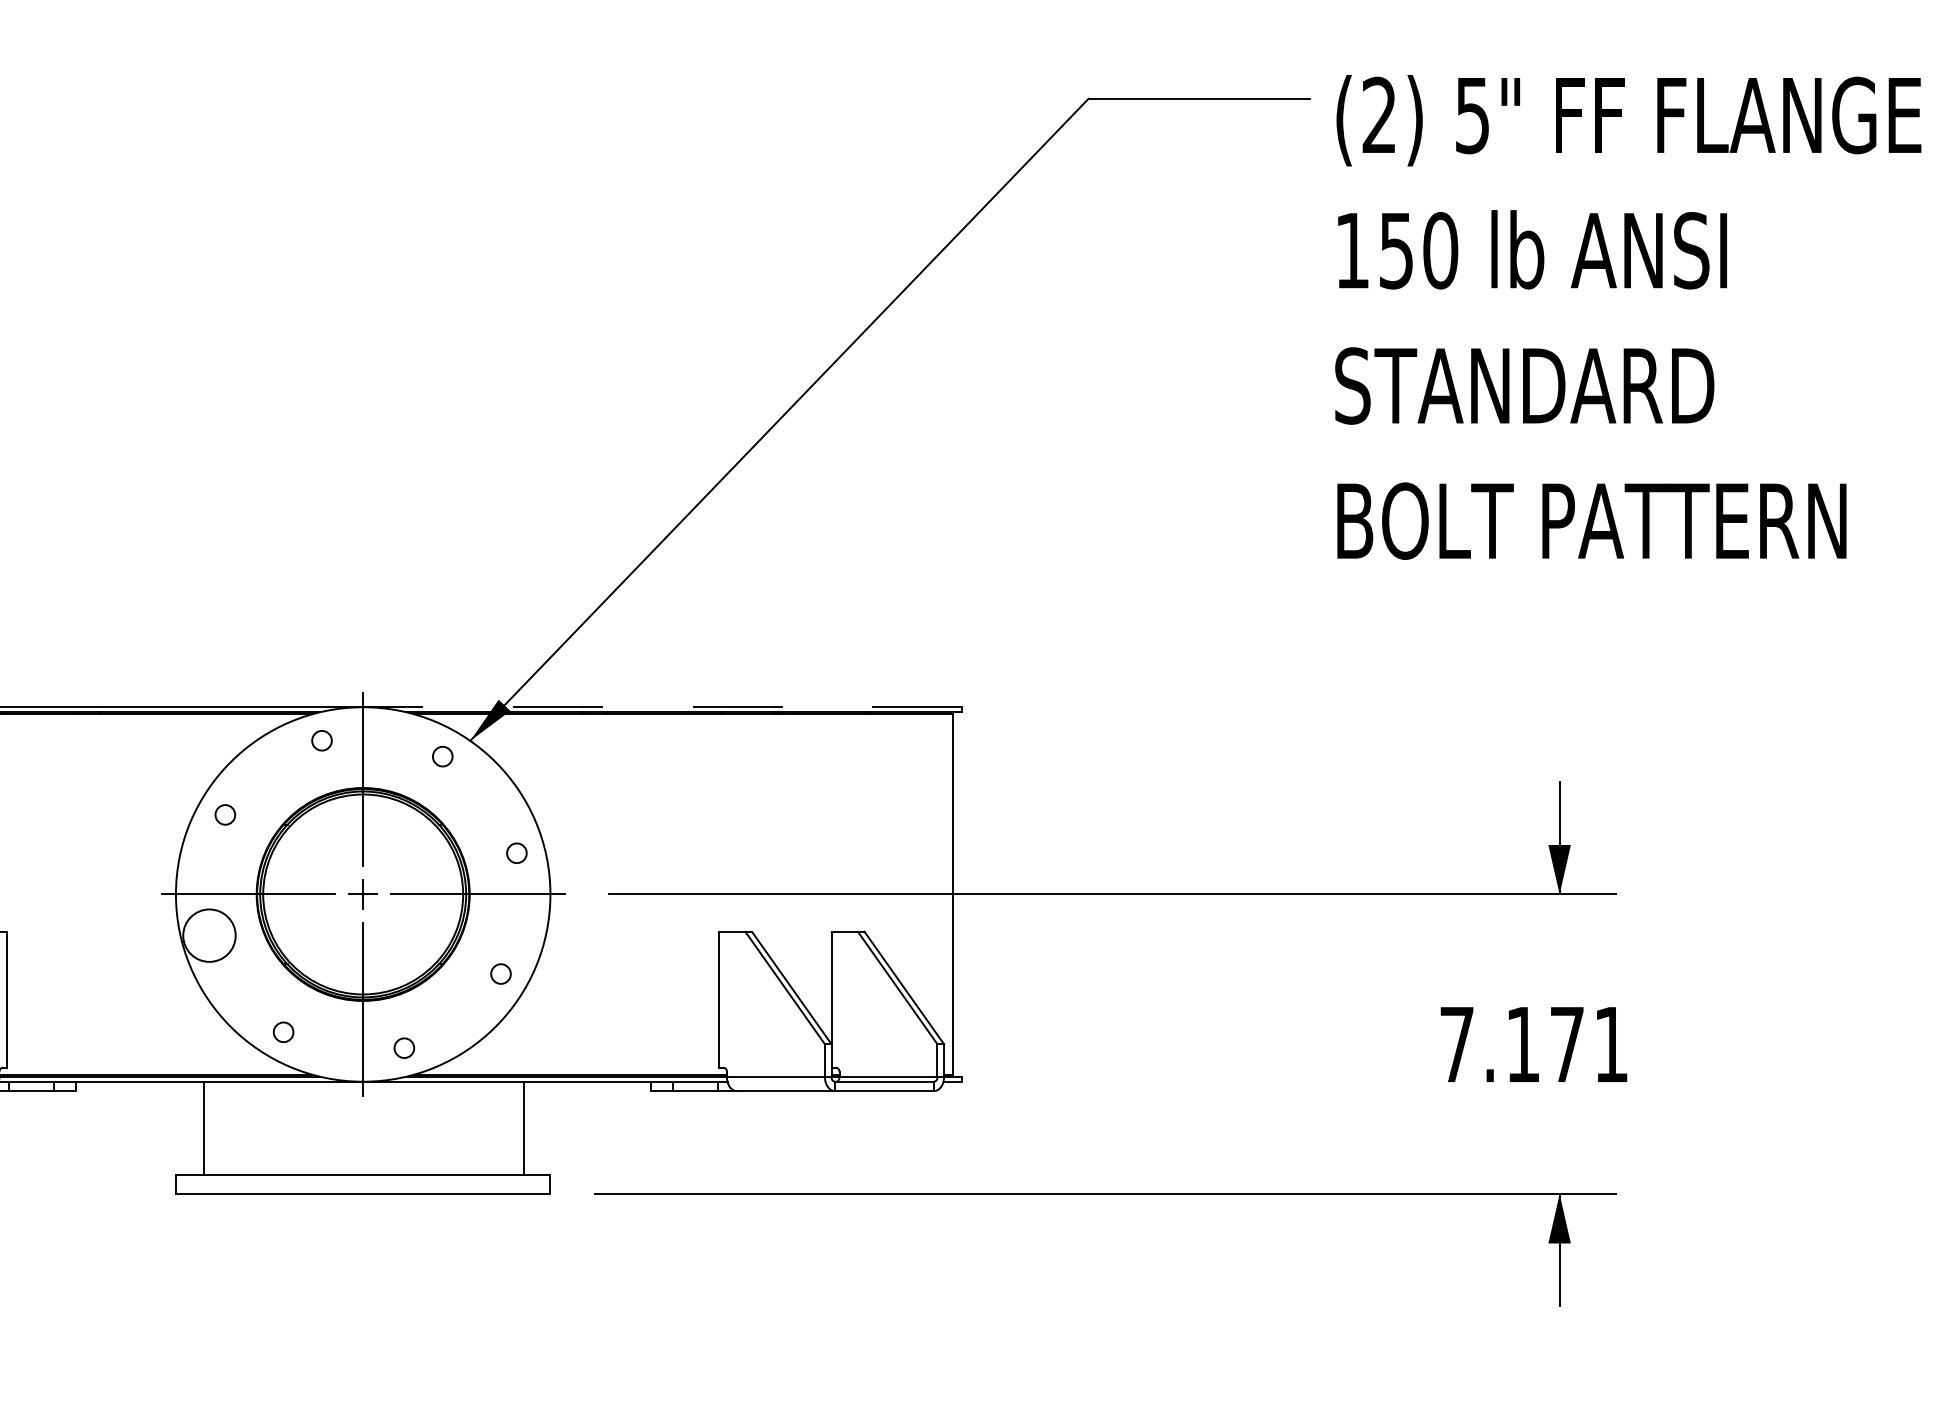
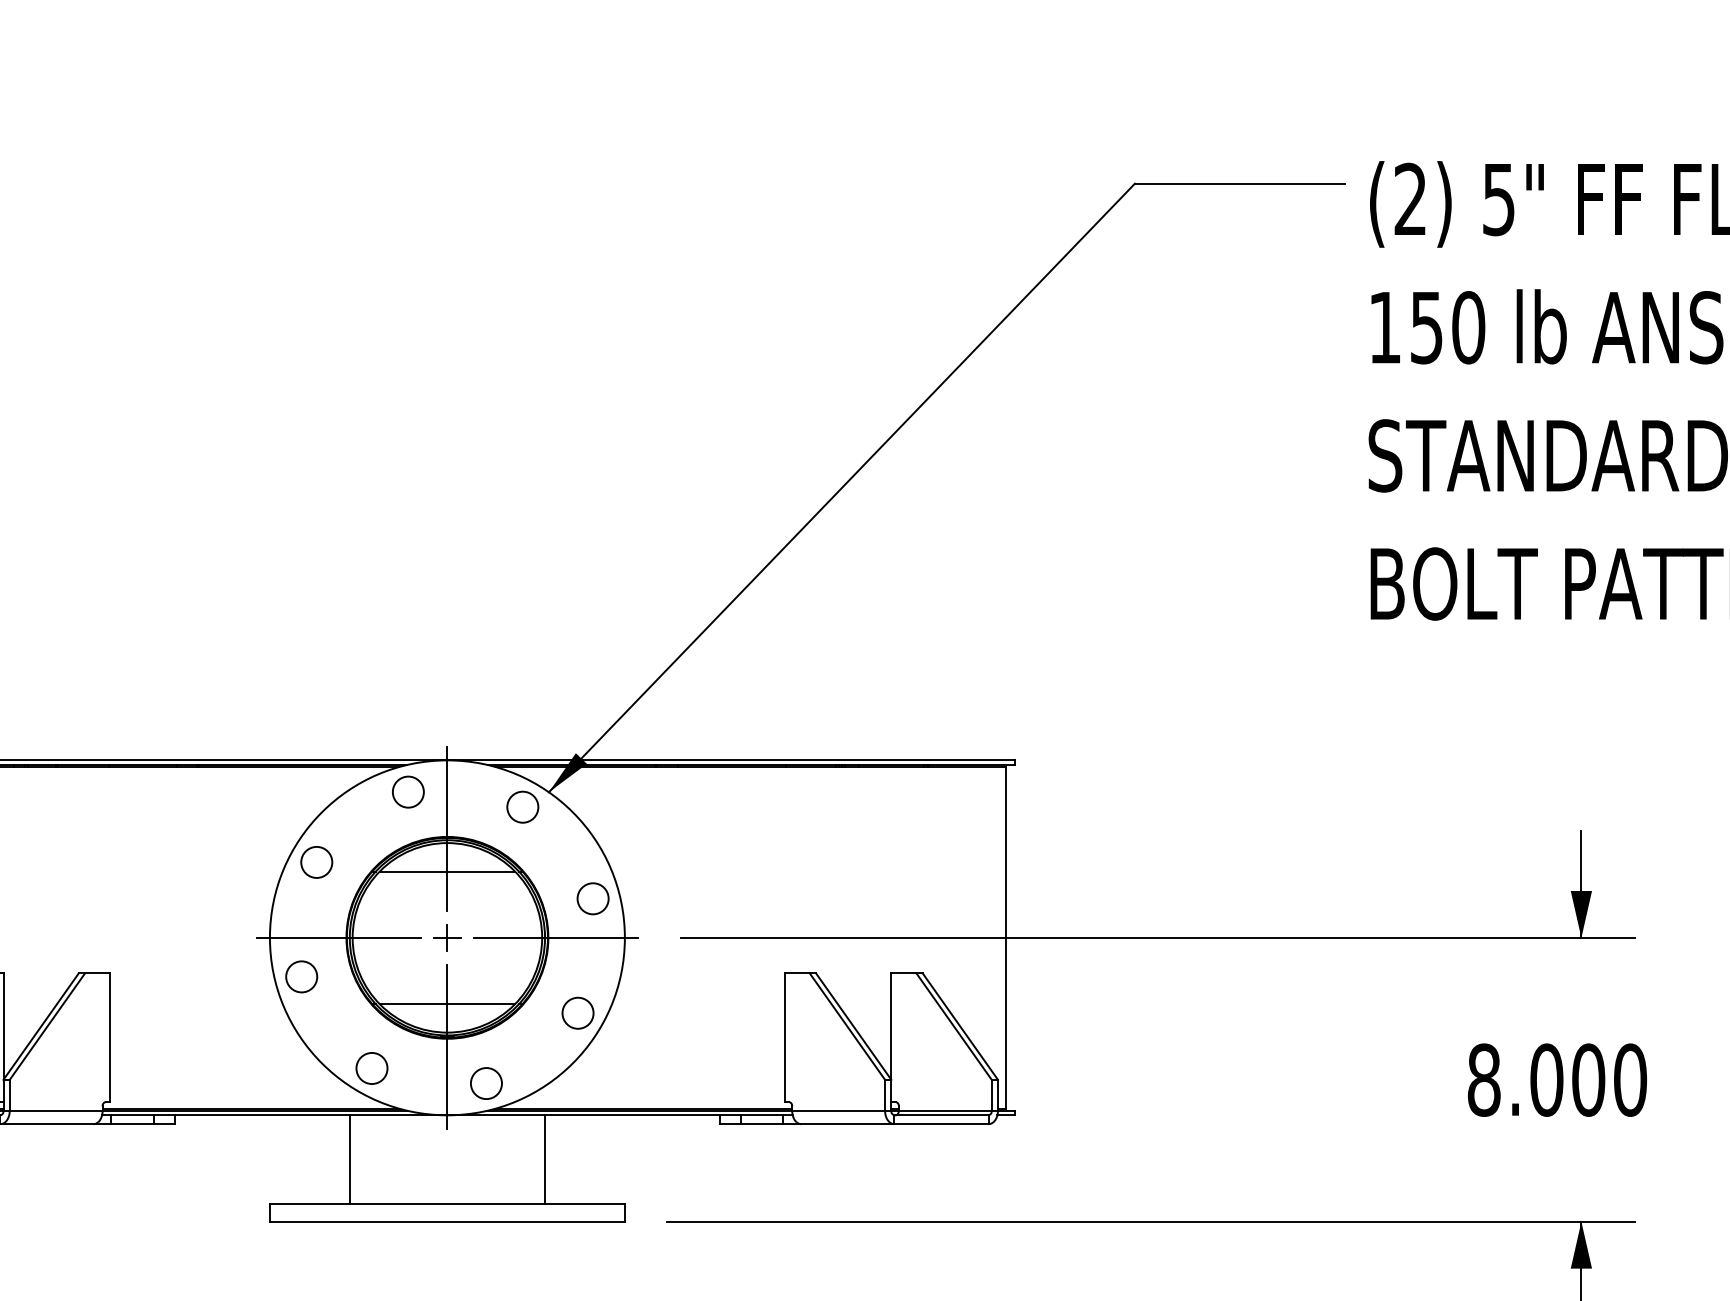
line: (664, 707) -> (732, 760), dashed -> solid
circle: (321, 740) -> (407, 791), size x1.67
circle: (442, 756) -> (522, 807), size x1.67
circle: (224, 814) -> (315, 862), size x1.67
line: (362, 824) -> (446, 871), added
circle: (516, 852) -> (592, 898), size x1.67
circle: (209, 935) -> (301, 976), size x0.62
line: (362, 964) -> (446, 1004), added
circle: (500, 973) -> (577, 1012), size x1.67
circle: (283, 1031) -> (371, 1067), size x1.67
text: (1533, 1044) -> (1556, 1080), 7.171 -> 8.000
circle: (404, 1047) -> (486, 1082), size x1.67
line: (204, 1128) -> (350, 1159), moved
line: (524, 1128) -> (545, 1159), moved

